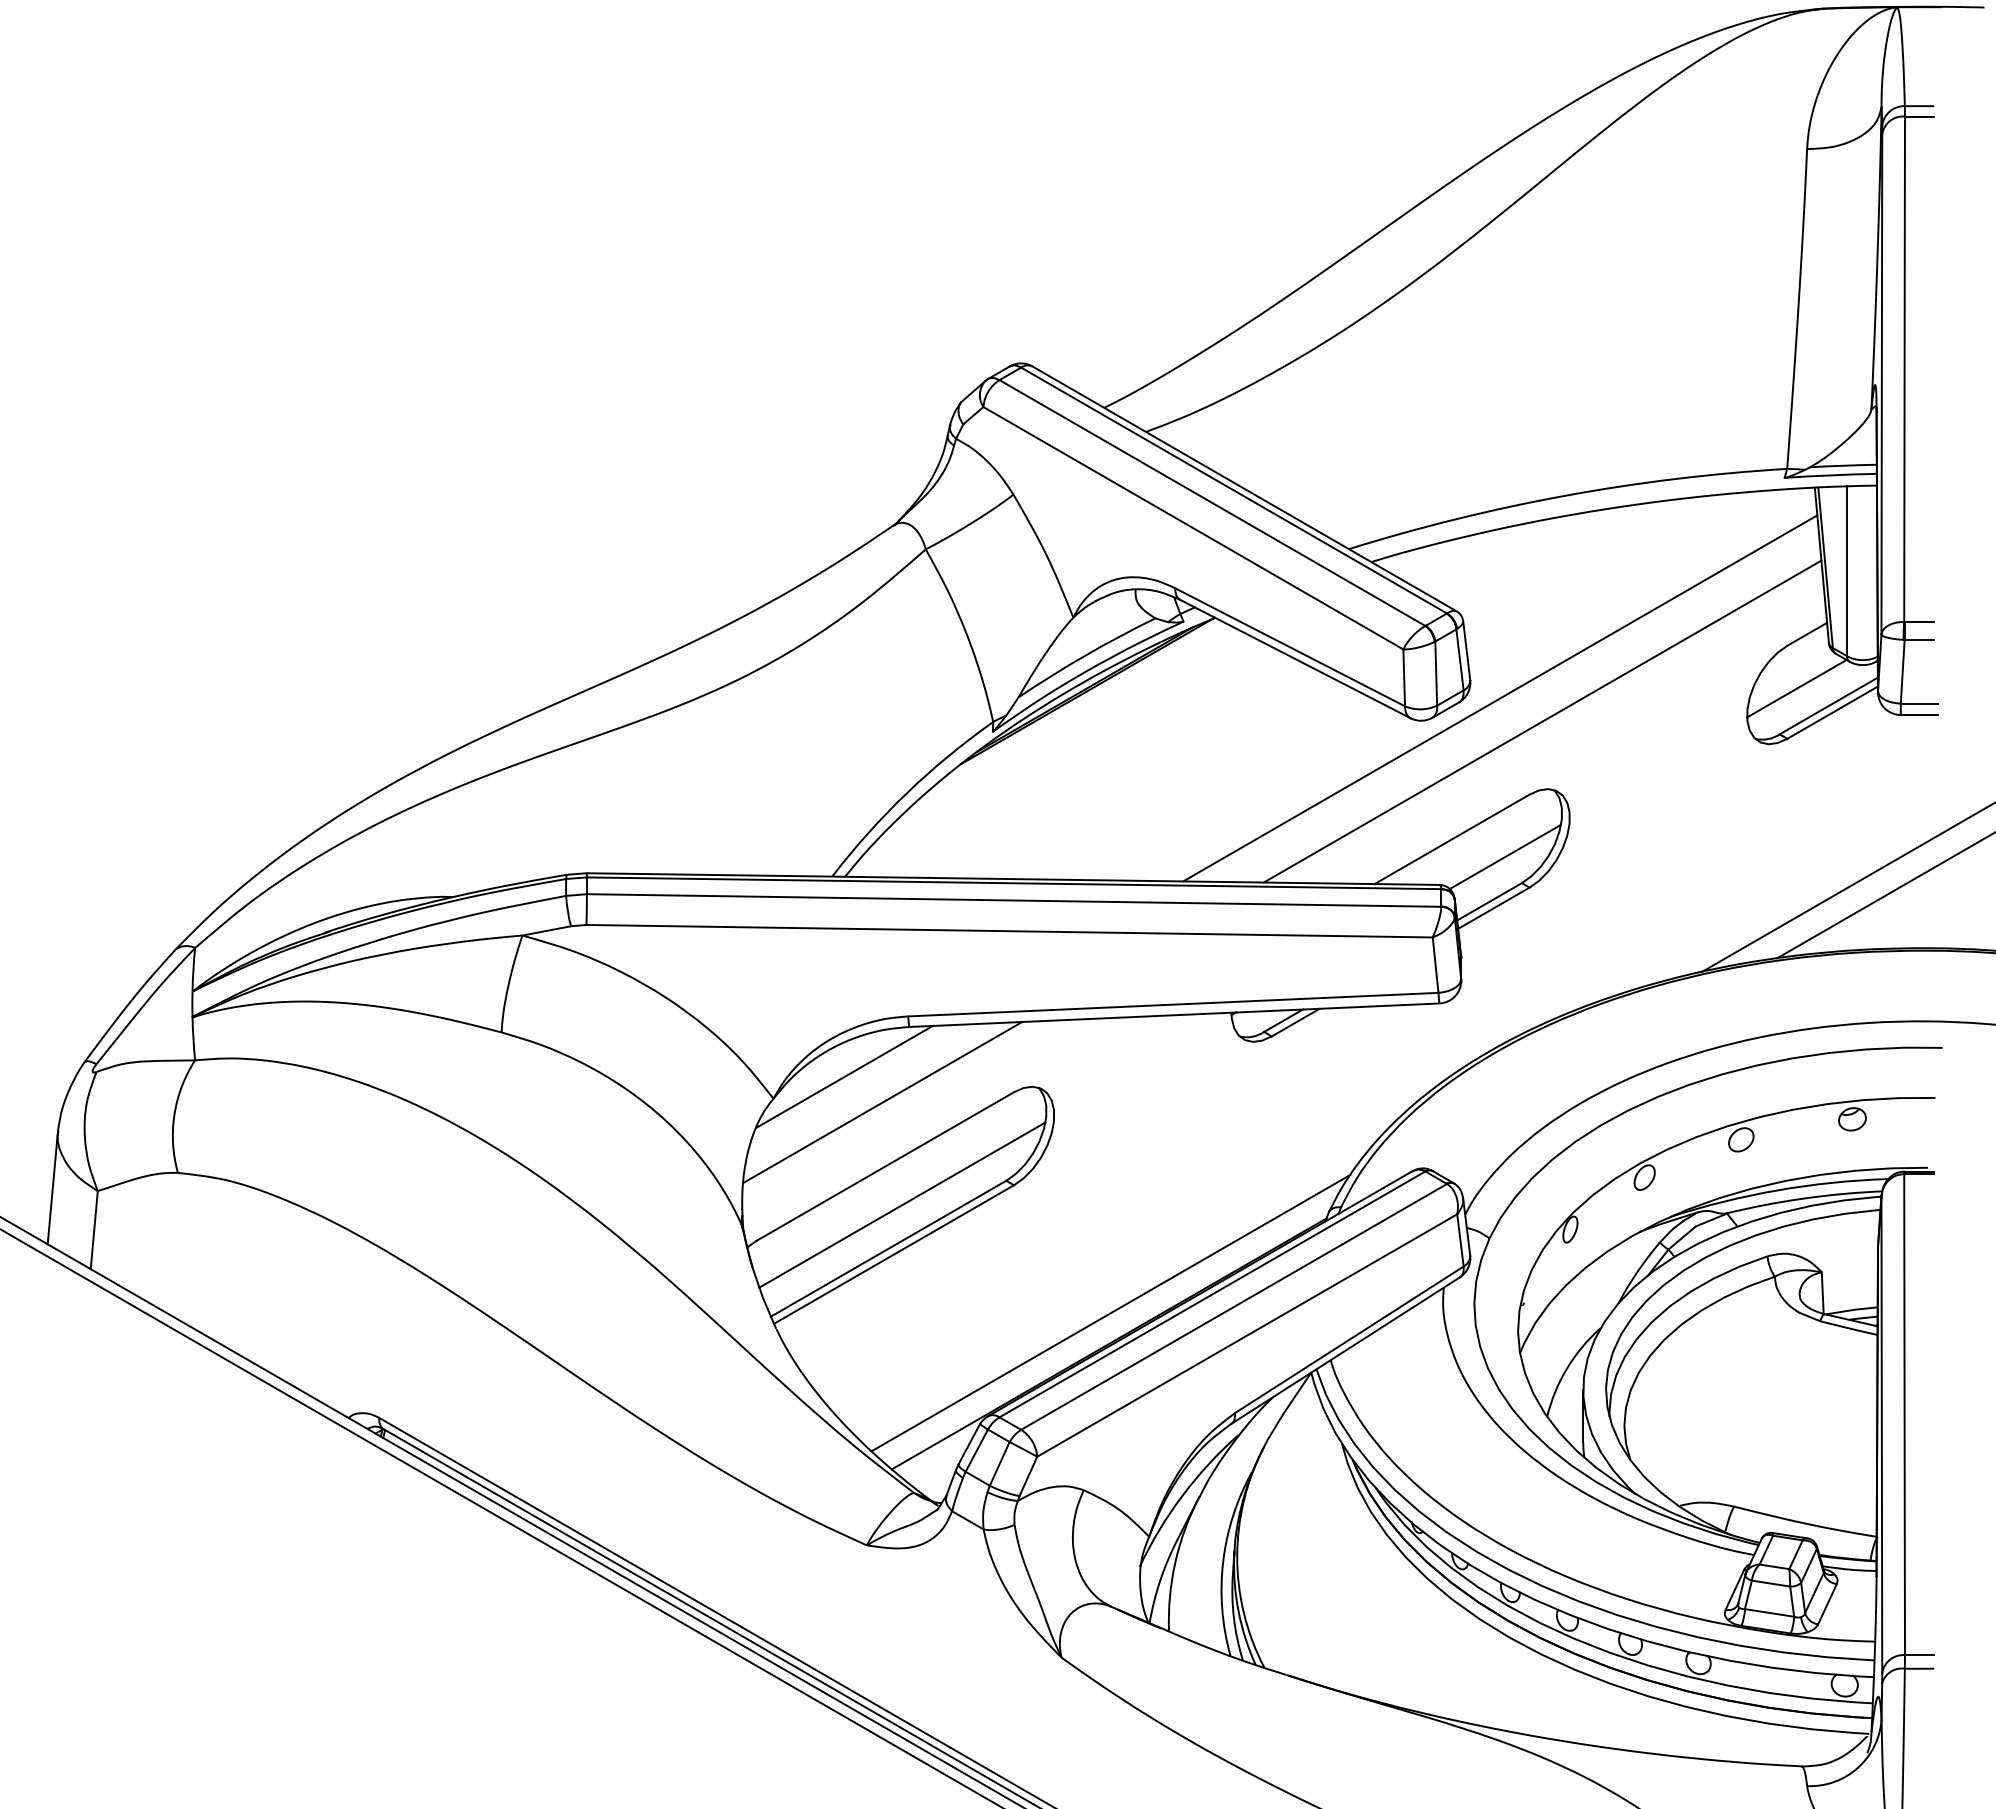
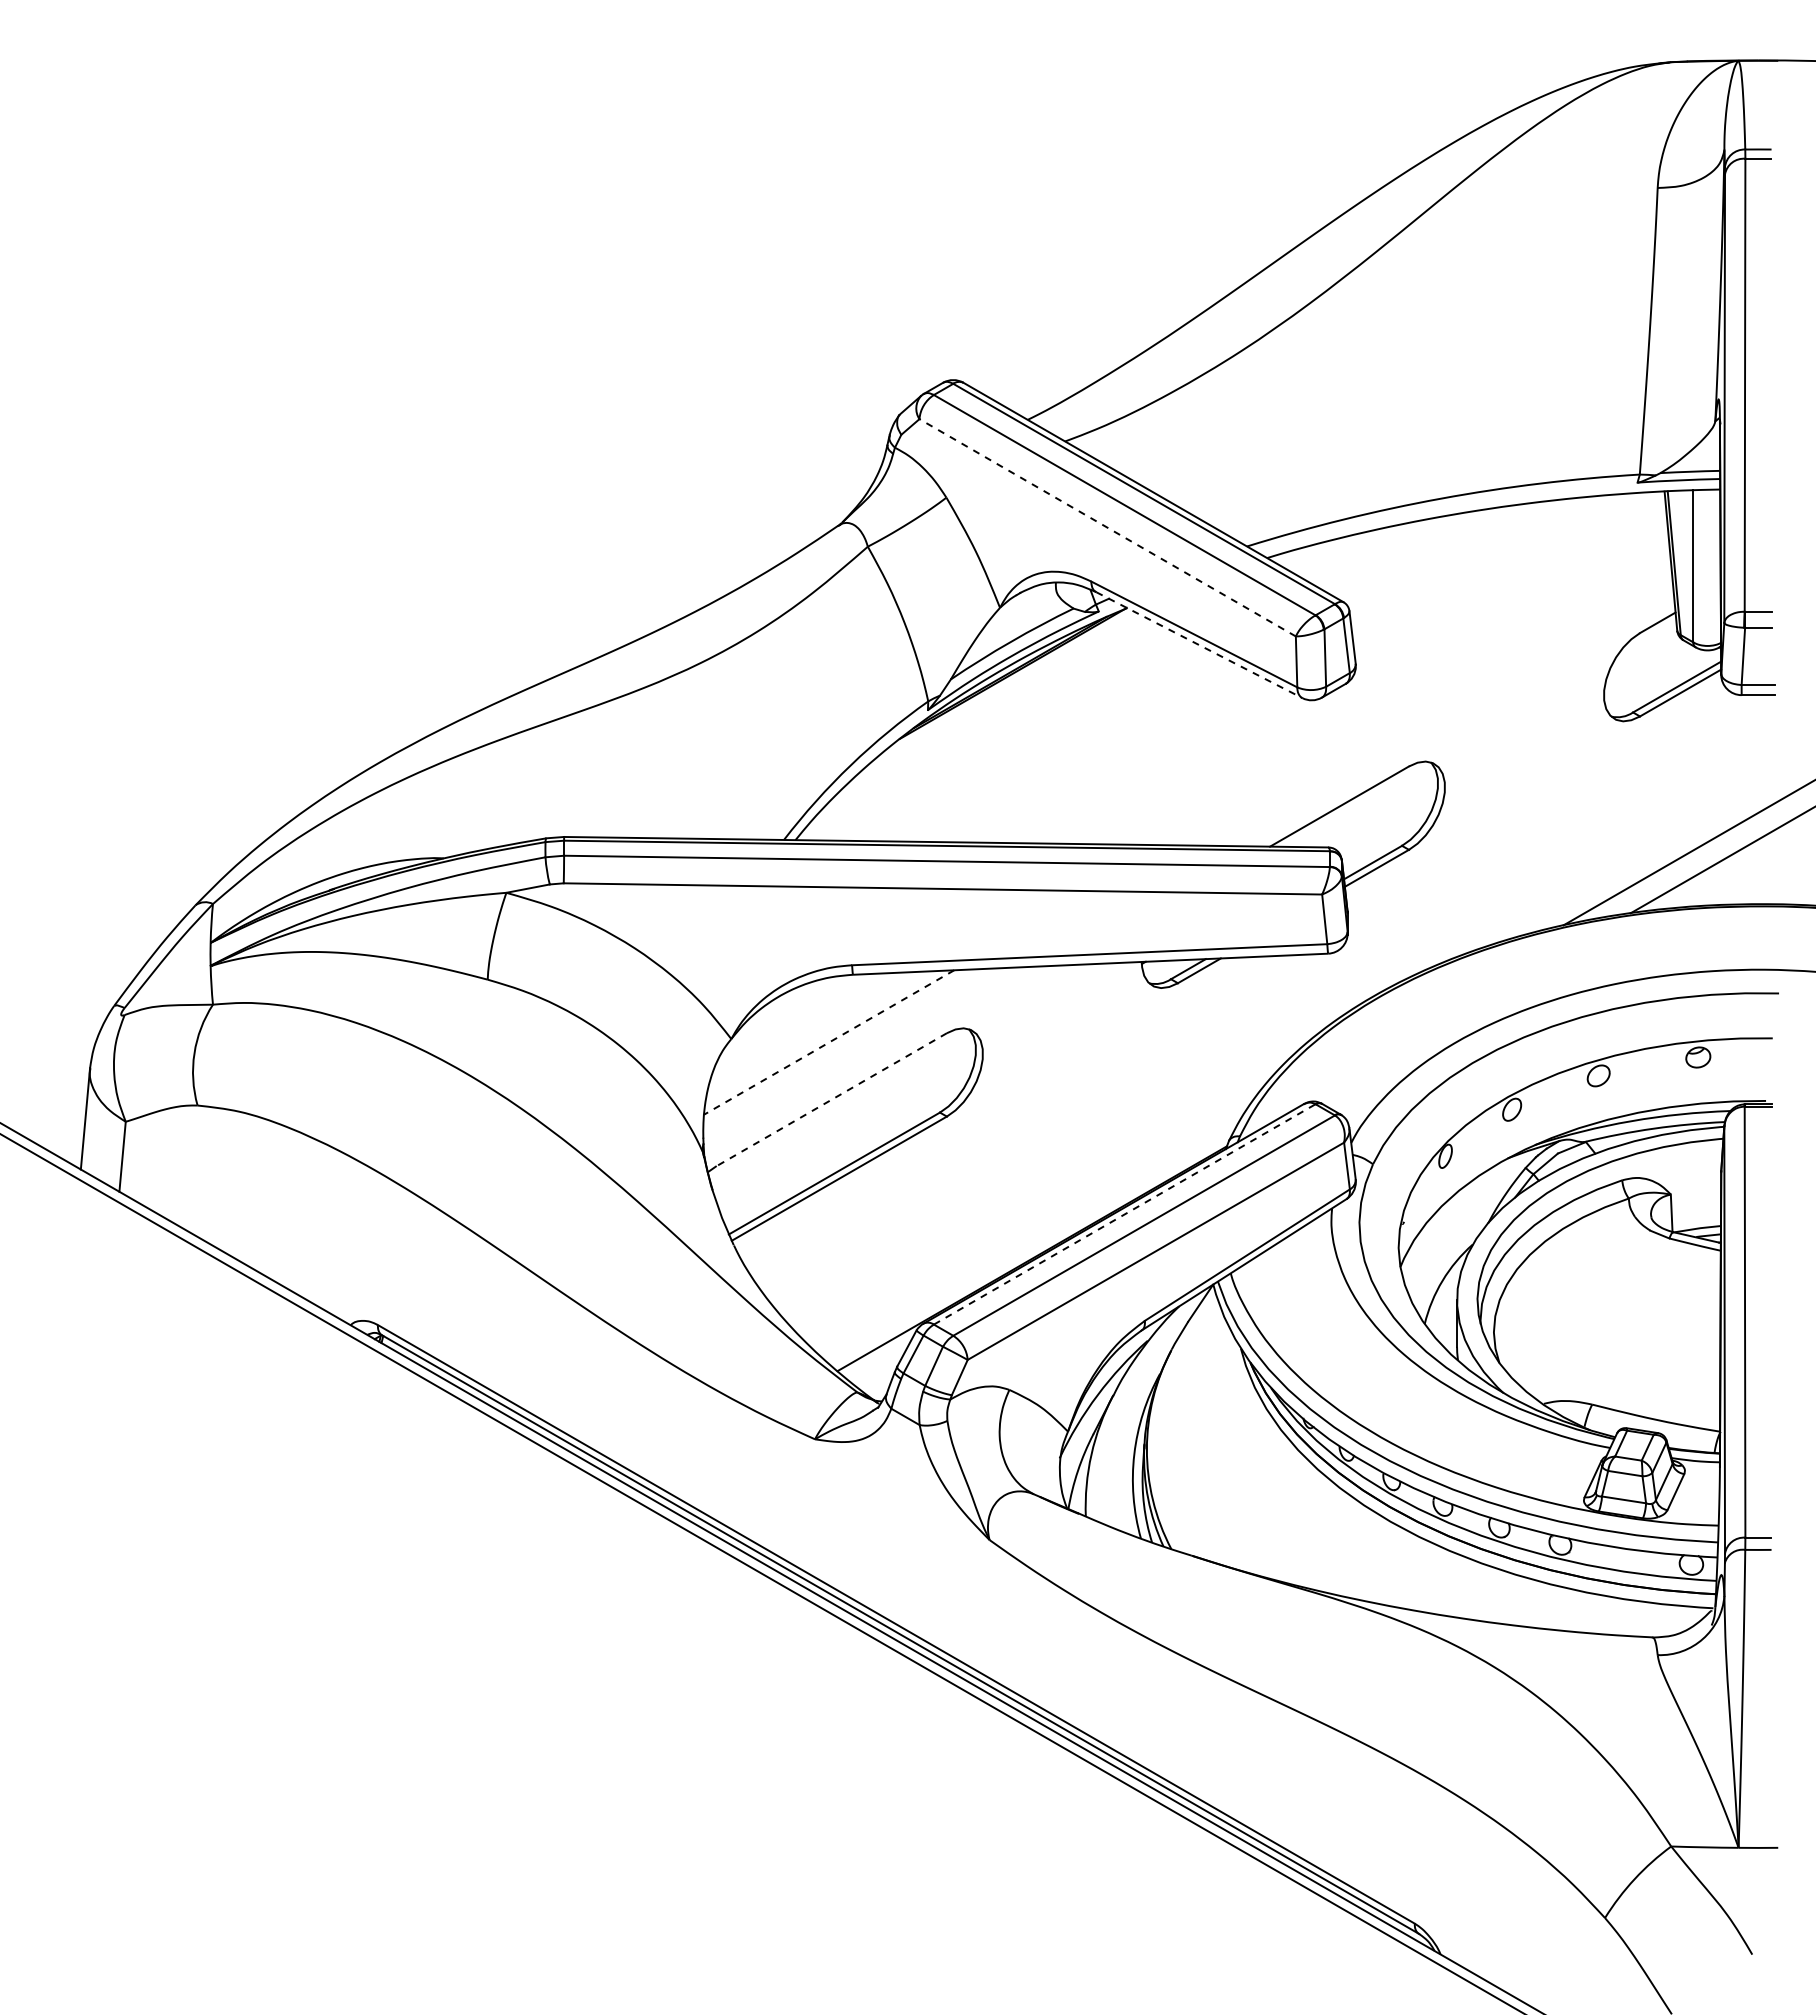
line: (1193, 527) -> (1107, 527), solid -> dashed
line: (1295, 659) -> (1199, 645), solid -> dashed
line: (1796, 688) -> (1648, 671), removed
line: (1500, 698) -> (1382, 680), removed
line: (1542, 720) -> (1420, 700), removed
line: (1505, 857) -> (1387, 822), removed
line: (845, 1076) -> (795, 1019), removed
line: (881, 1102) -> (828, 1042), solid -> dashed
line: (884, 1167) -> (830, 1100), solid -> dashed
line: (901, 1205) -> (846, 1134), removed
line: (1213, 1294) -> (1125, 1214), solid -> dashed
line: (1110, 1313) -> (1033, 1231), removed

